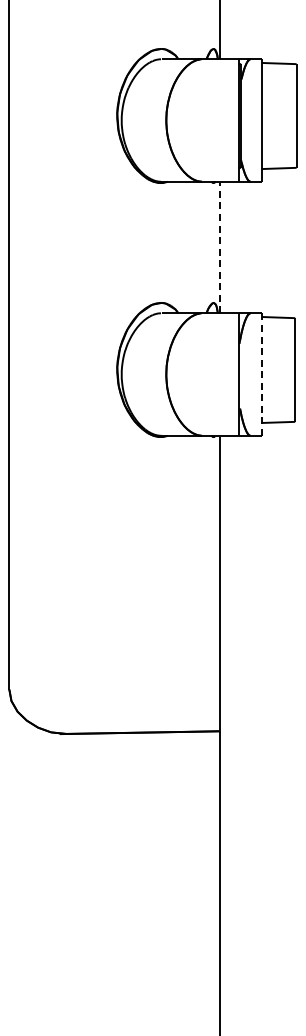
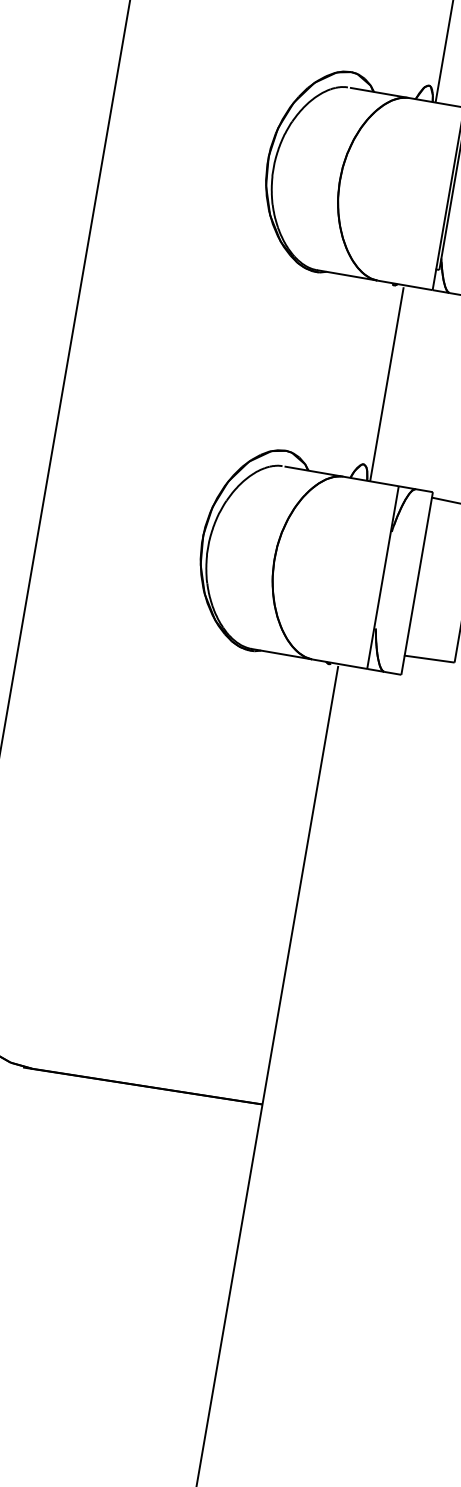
line: (219, 247) -> (386, 383), dashed -> solid
line: (261, 374) -> (416, 583), dashed -> solid

